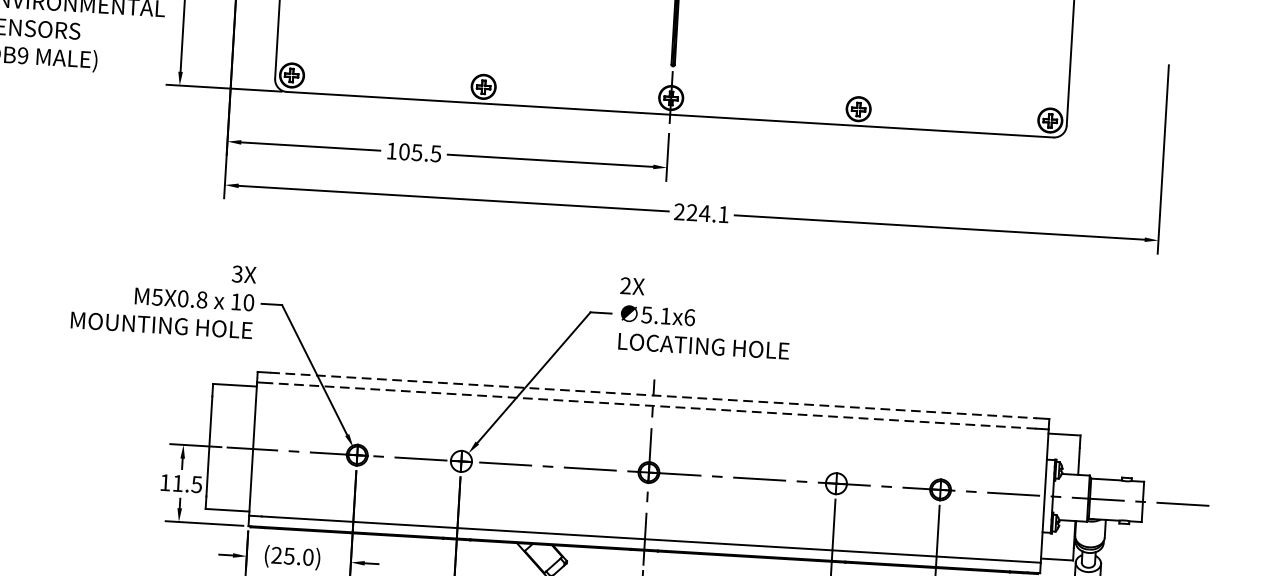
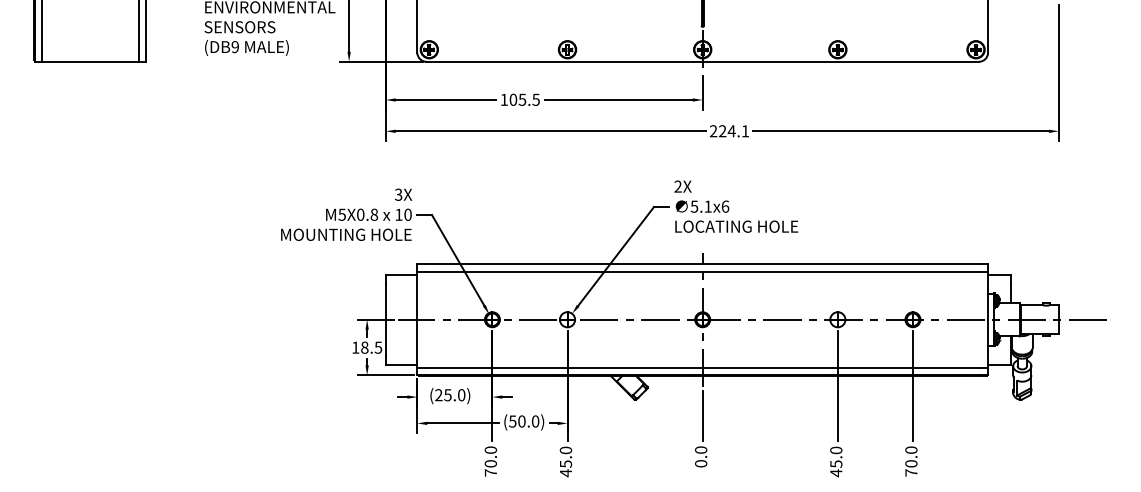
line: (654, 395) -> (703, 264), dashed -> solid
line: (652, 405) -> (702, 271), dashed -> solid
text: (177, 483) -> (364, 347), 11.5 -> 18.5

